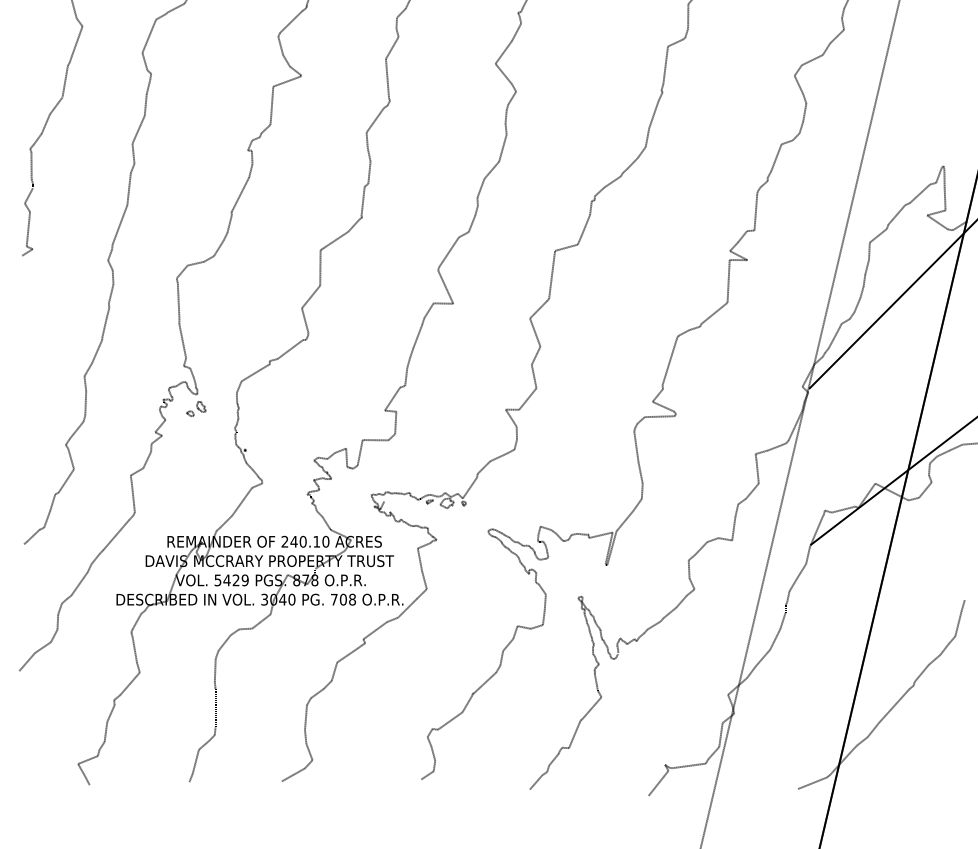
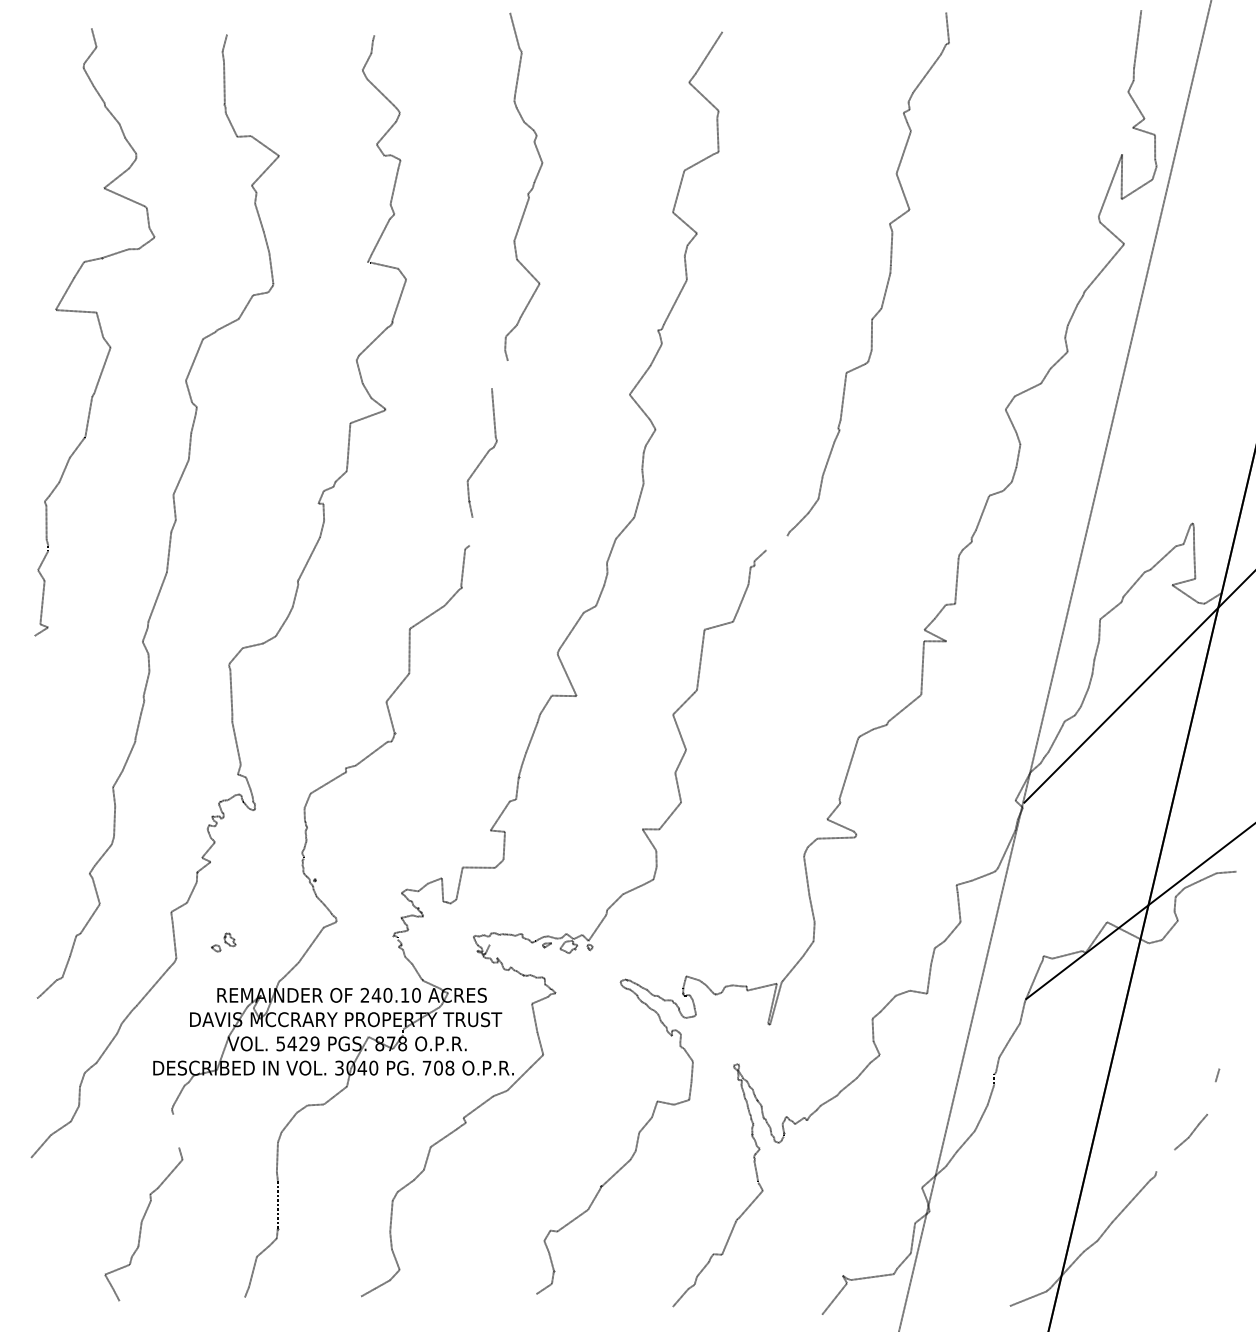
line: (391, 47) -> (499, 374), removed
line: (368, 172) -> (470, 531), removed
line: (612, 182) -> (776, 543), removed
part: (196, 409) -> (223, 942), moved
line: (958, 623) -> (1211, 1098), removed
line: (134, 649) -> (176, 1130), removed
line: (921, 673) -> (1165, 1160), removed

